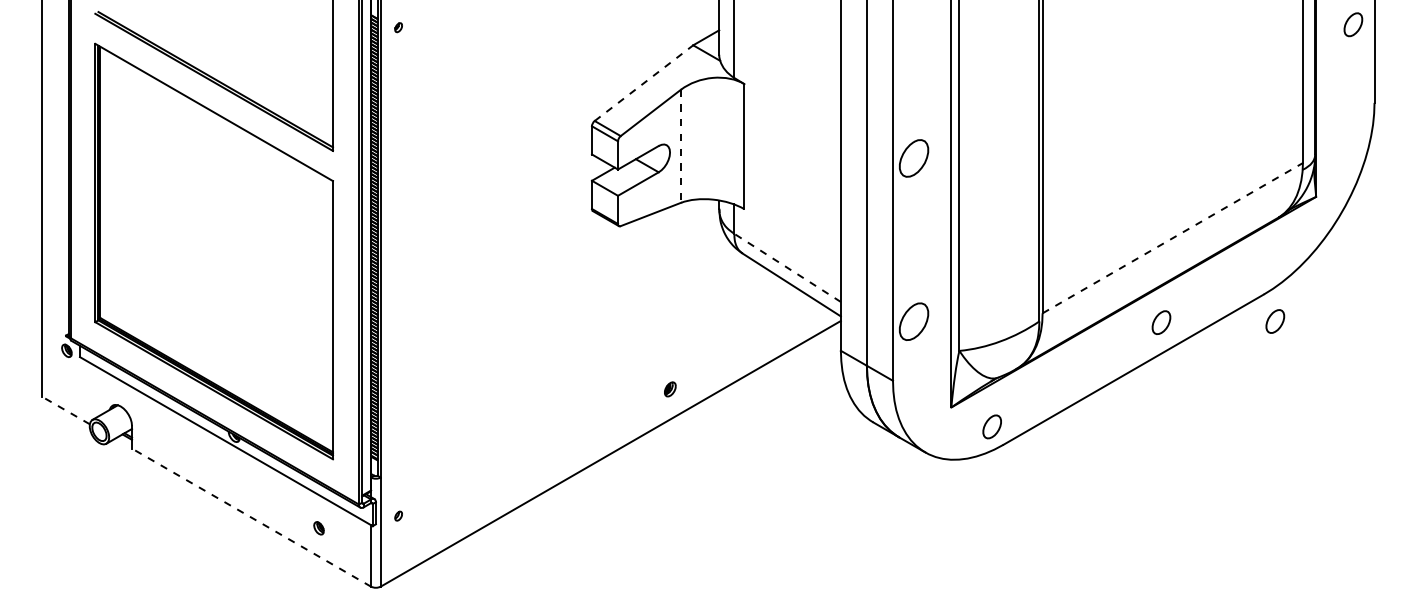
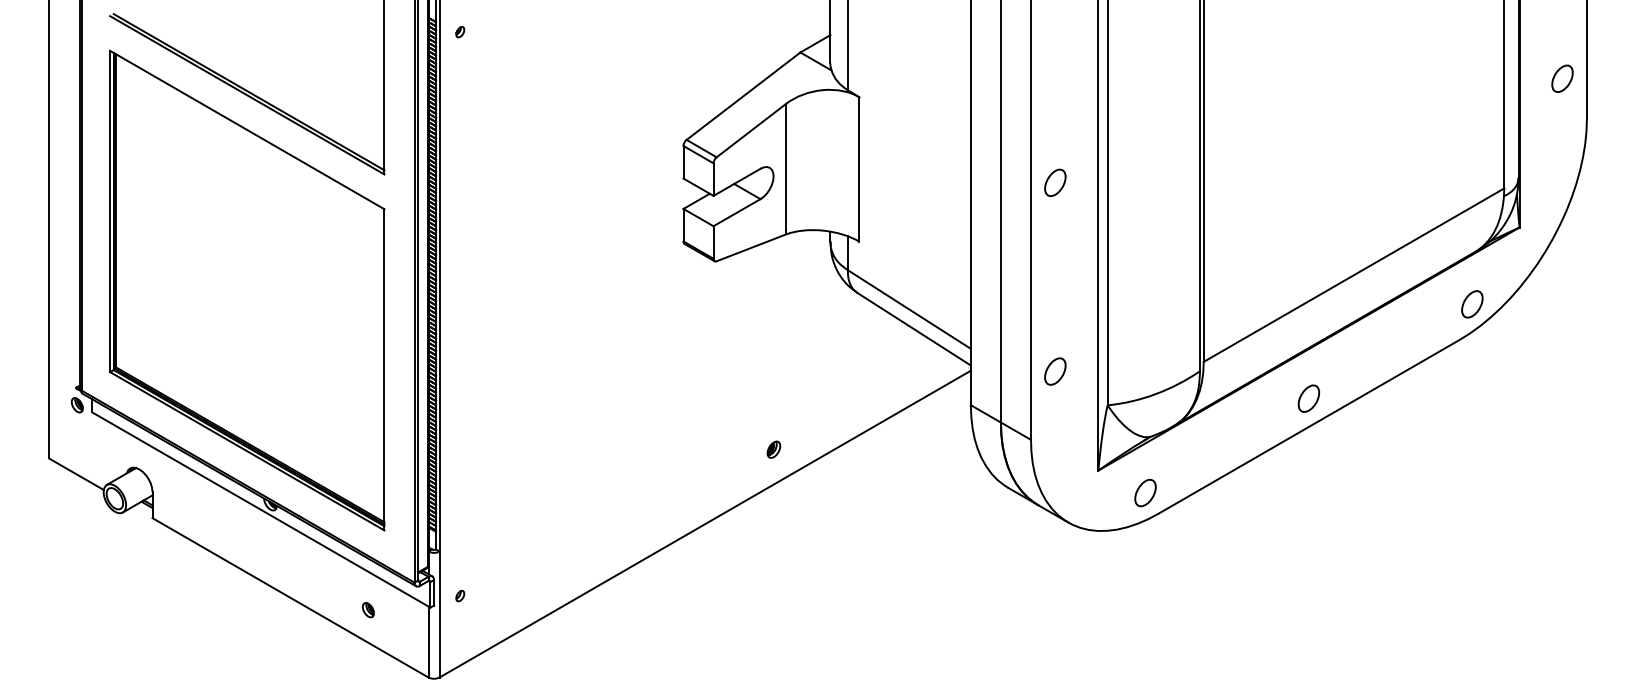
part: (1353, 24) -> (1562, 78), moved
line: (643, 83) -> (743, 96), dashed -> solid
line: (681, 146) -> (786, 169), dashed -> solid
part: (914, 157) -> (1055, 182), size x0.62
line: (1173, 238) -> (1354, 275), dashed -> solid
line: (787, 267) -> (909, 309), dashed -> solid
part: (914, 321) -> (1055, 371), size x0.62
part: (1275, 321) -> (1472, 304), moved
part: (1161, 322) -> (1308, 398), moved
line: (66, 410) -> (76, 474), dashed -> solid
line: (251, 517) -> (290, 597), dashed -> solid

